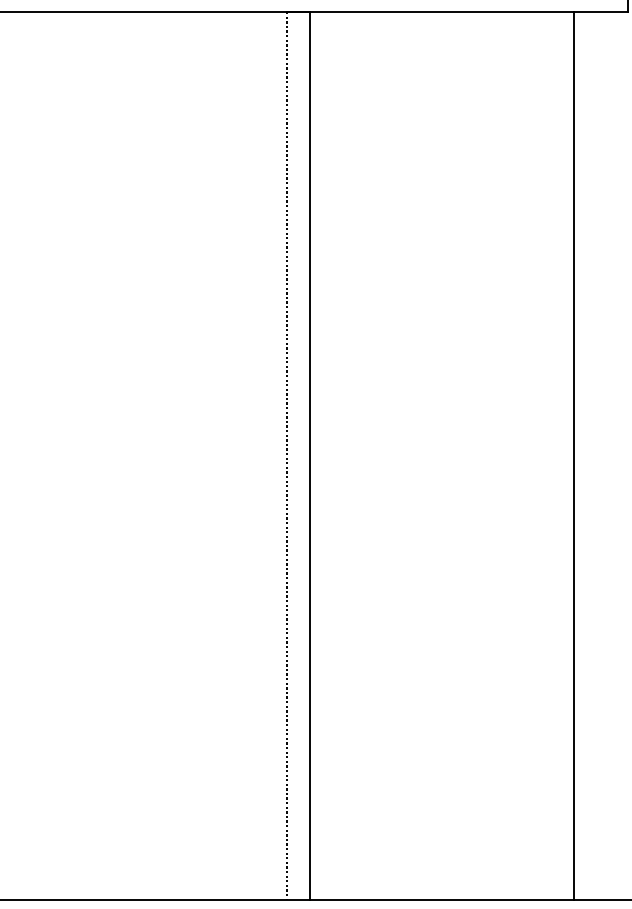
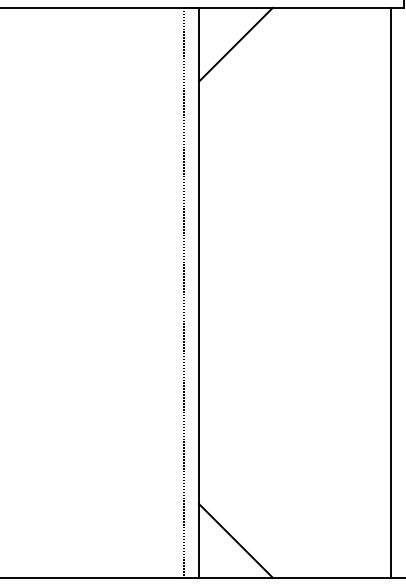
line: (366, 69) -> (235, 44), added
line: (573, 455) -> (390, 292), moved
line: (366, 841) -> (235, 540), added

